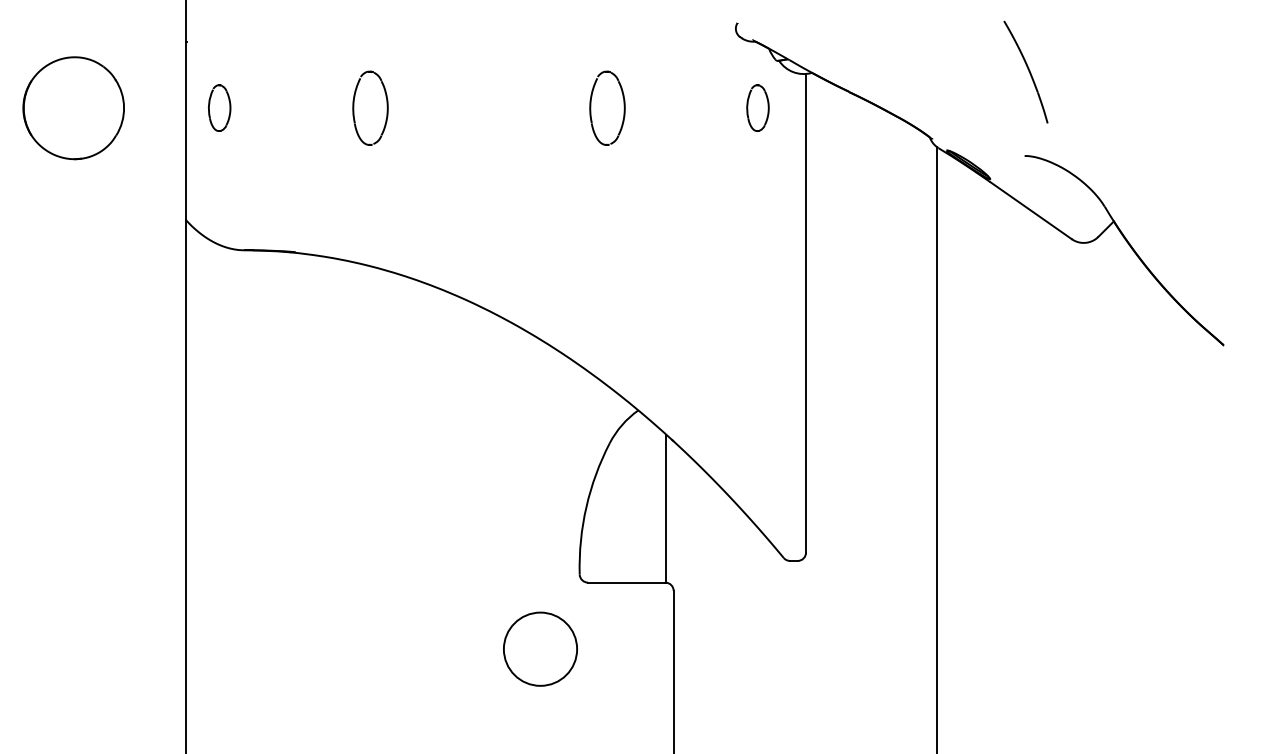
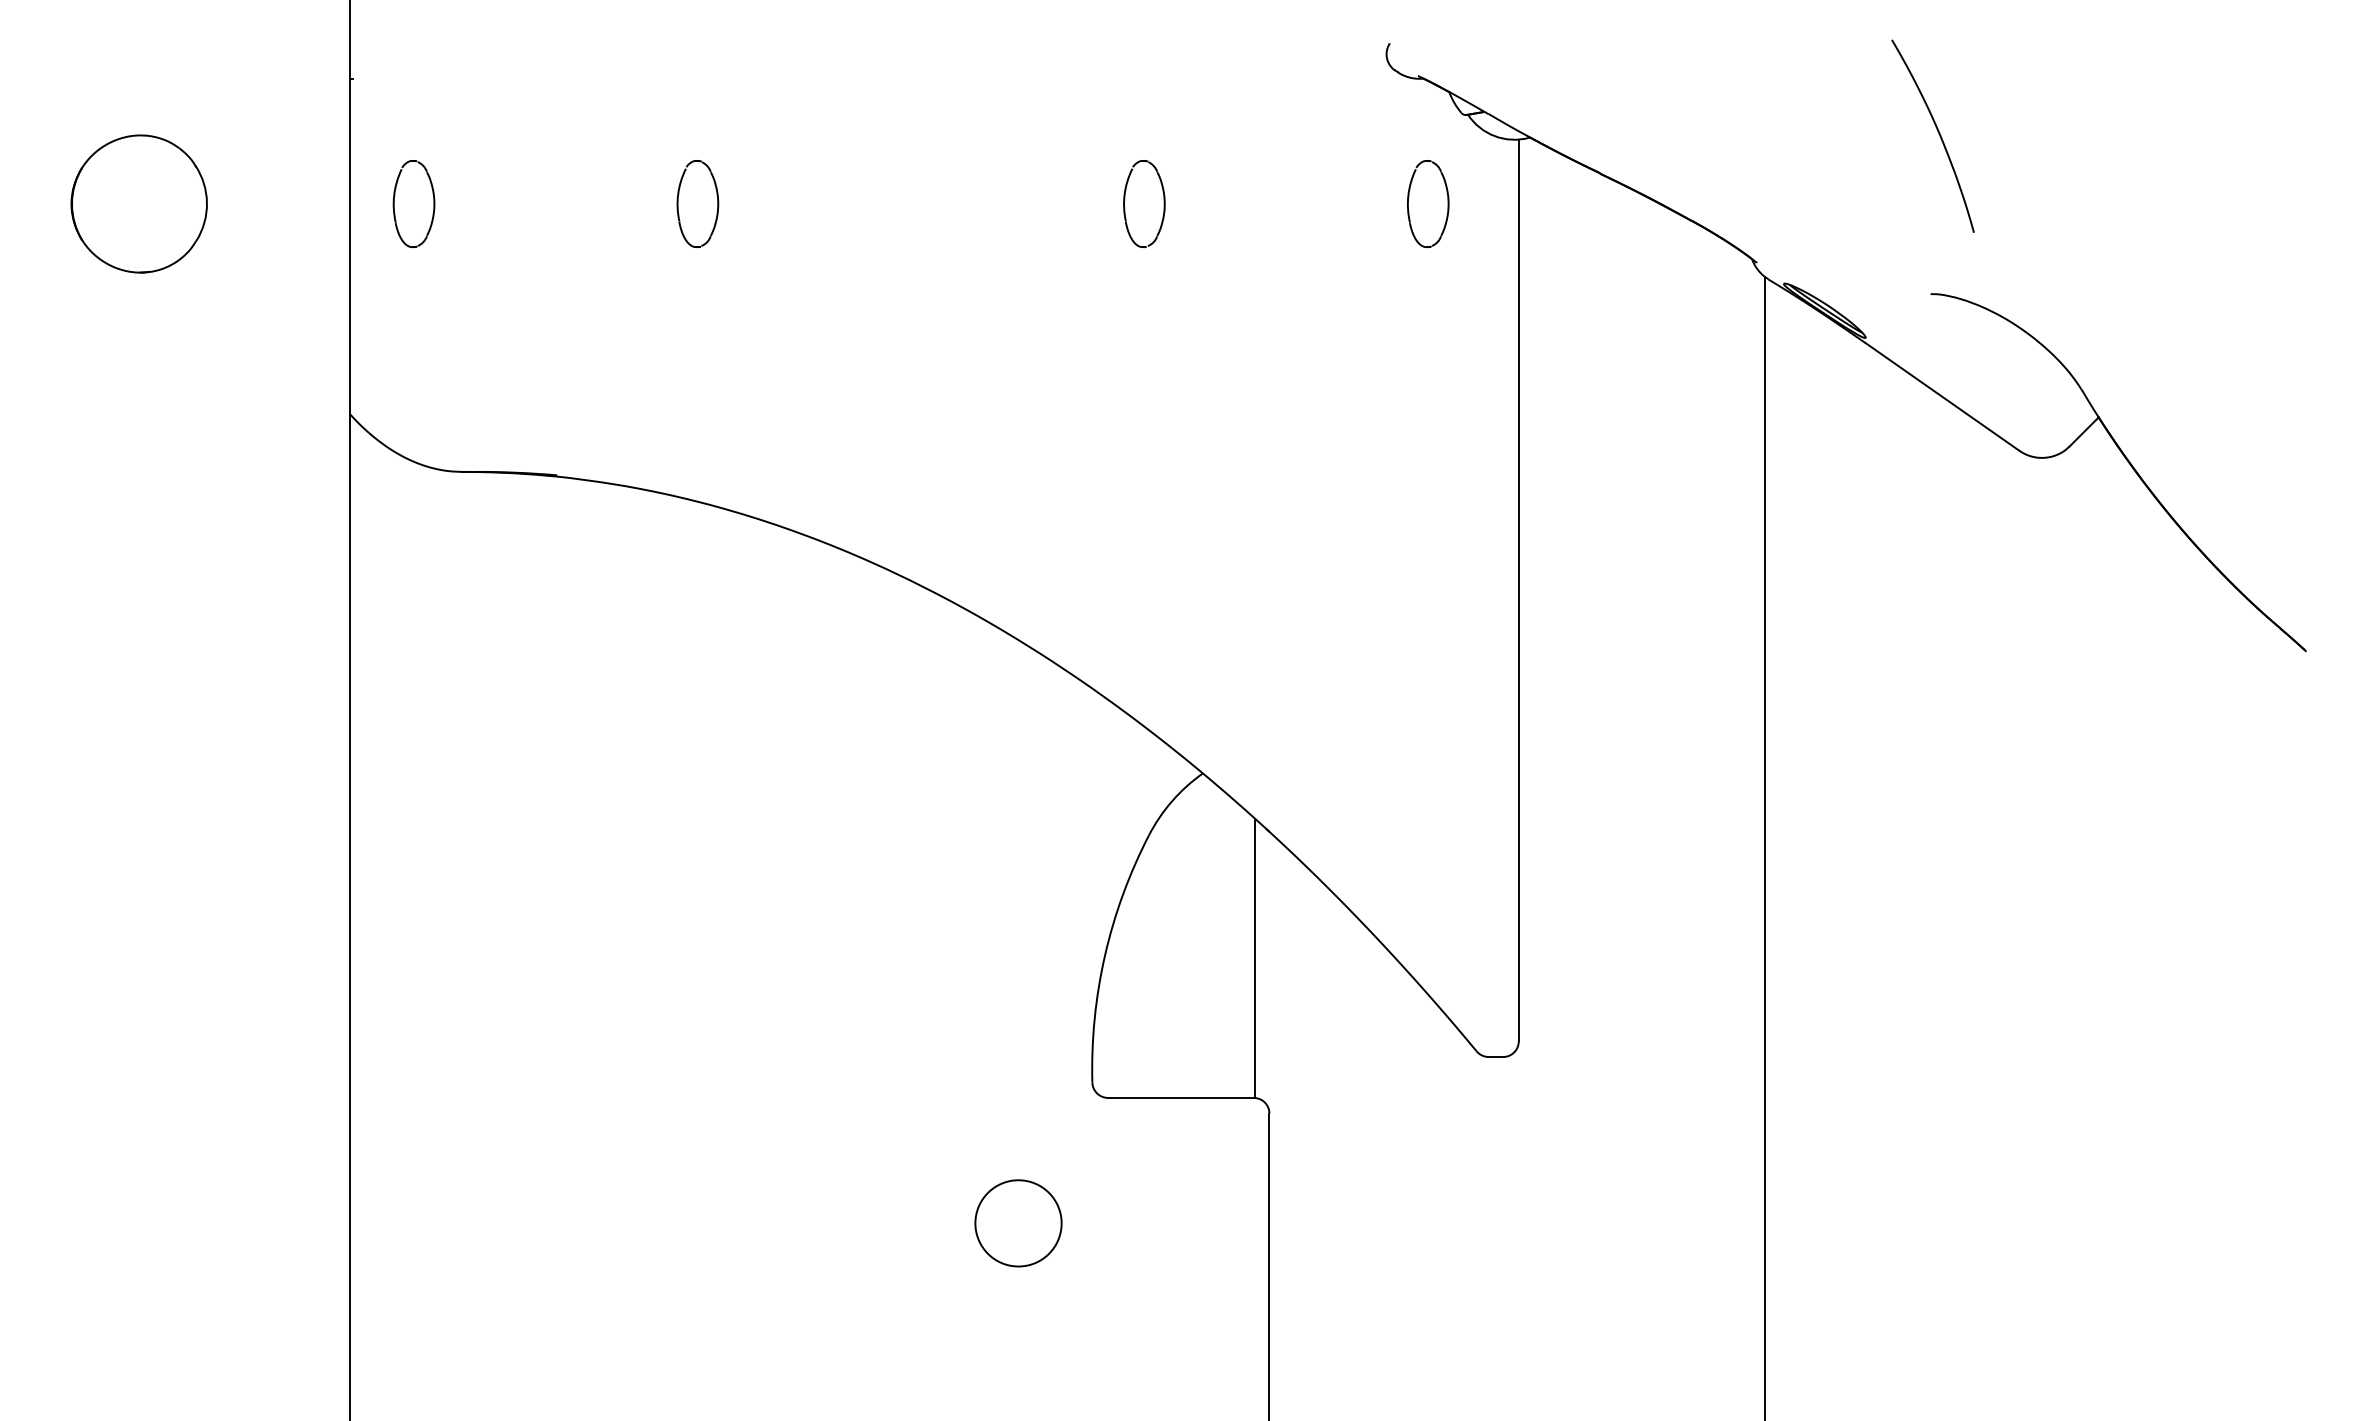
part: (73, 107) -> (138, 202), size x0.71
part: (369, 107) -> (696, 202), size x0.62
part: (606, 107) -> (1142, 202), size x0.62
circle: (540, 649) -> (1018, 1223), size x0.62

